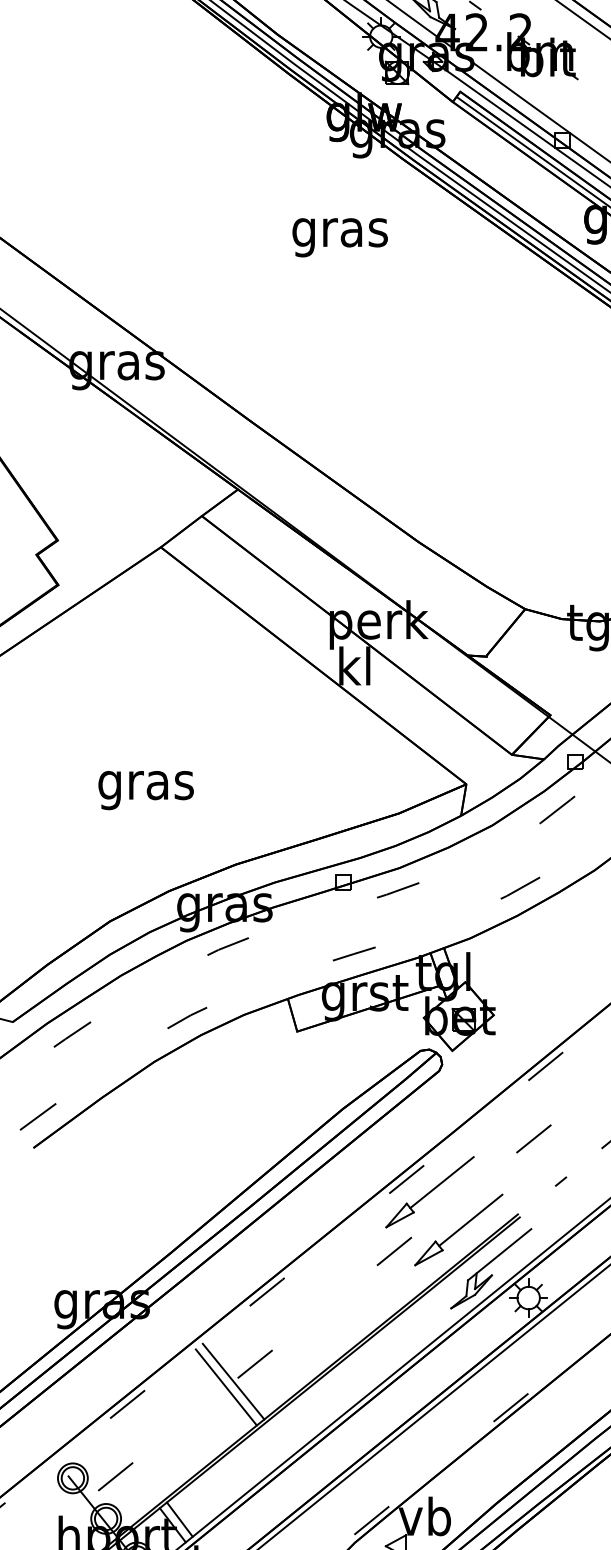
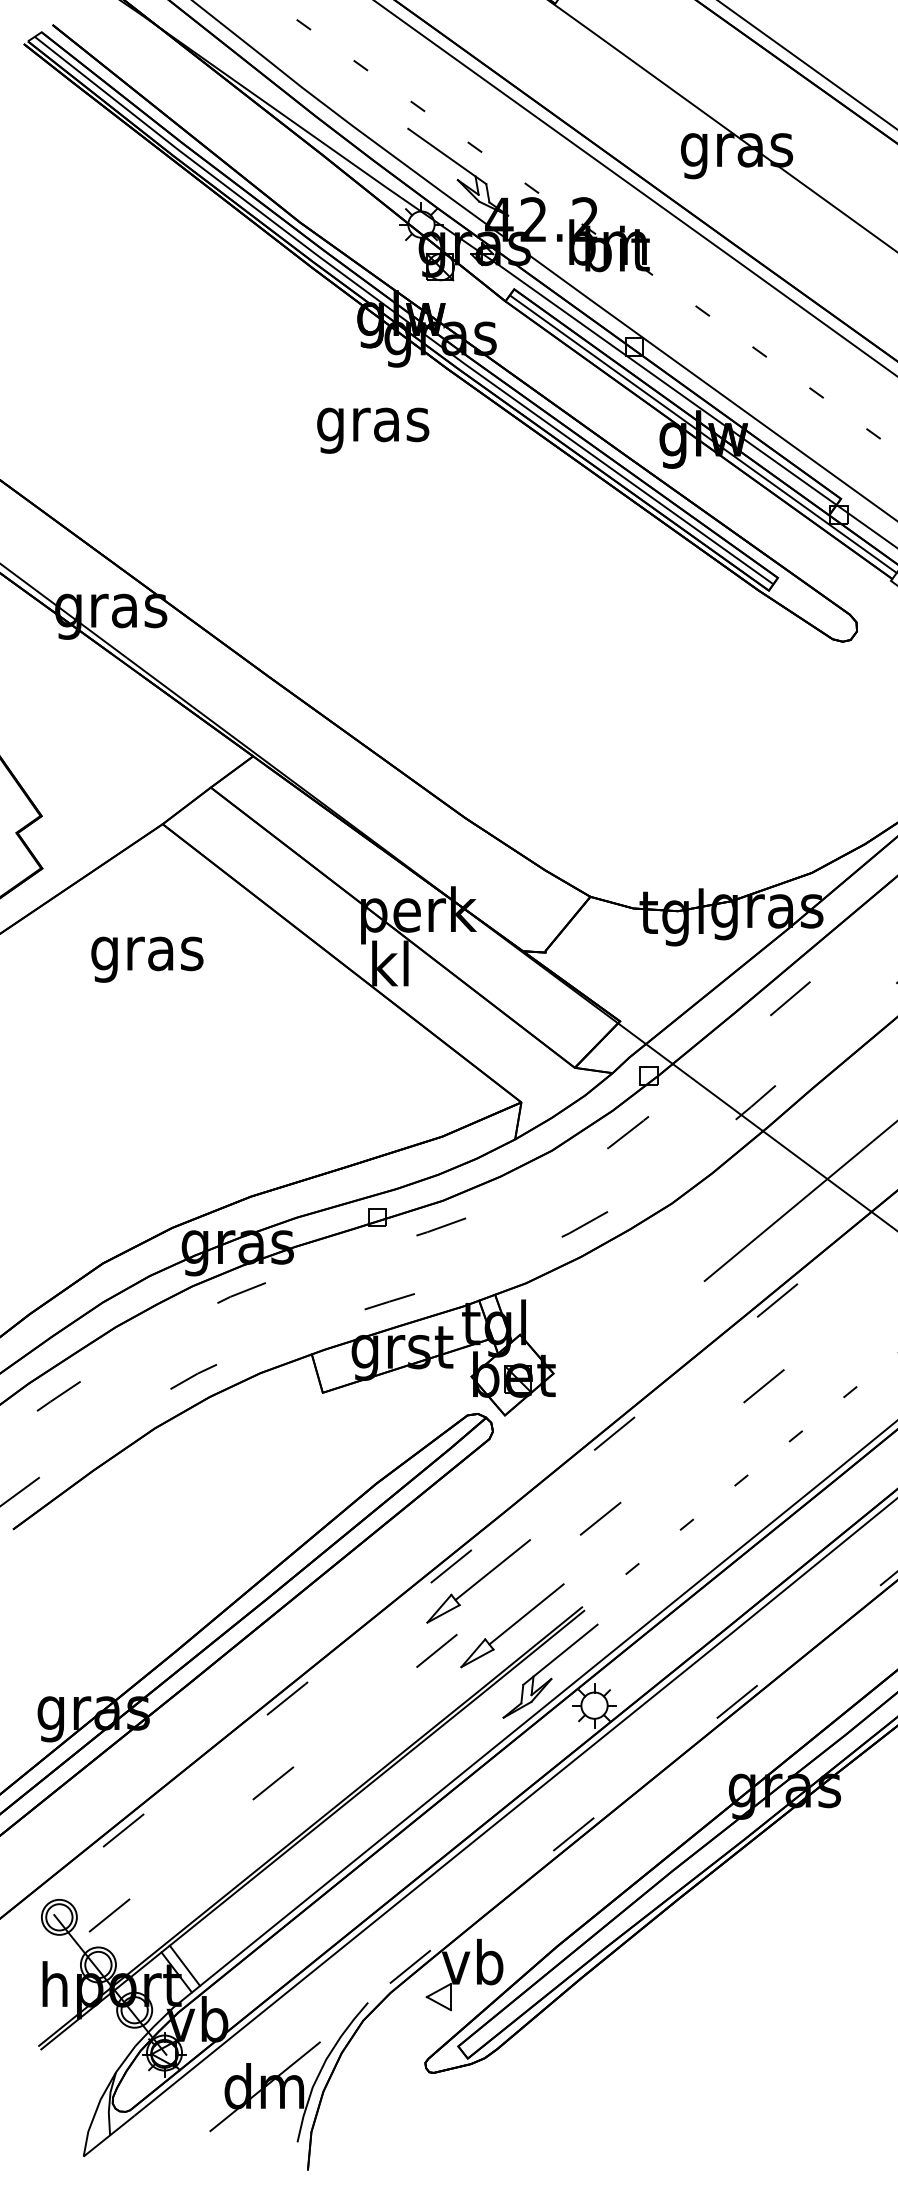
text: (340, 237) -> (373, 430), moved
text: (146, 790) -> (147, 959), moved
line: (233, 1381) -> (247, 1803), removed
line: (226, 1387) -> (239, 1810), removed

